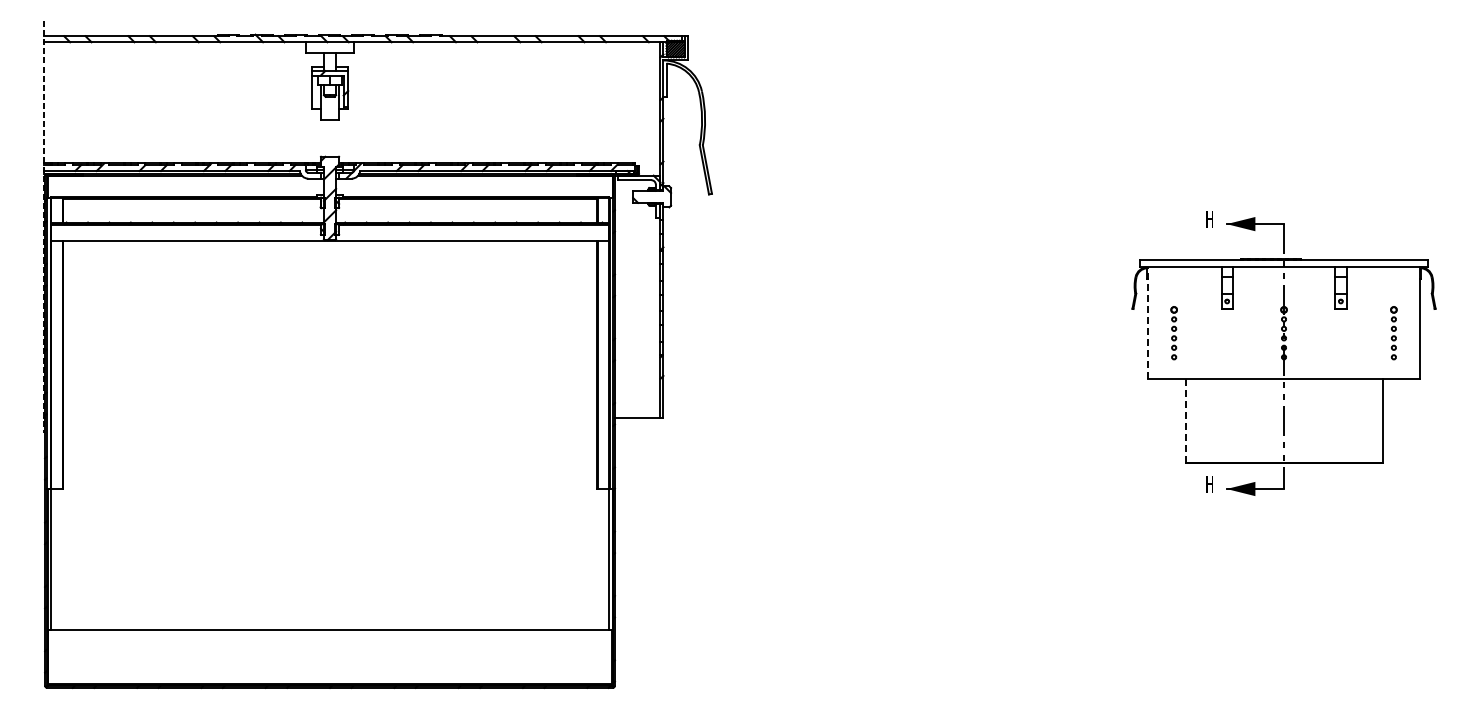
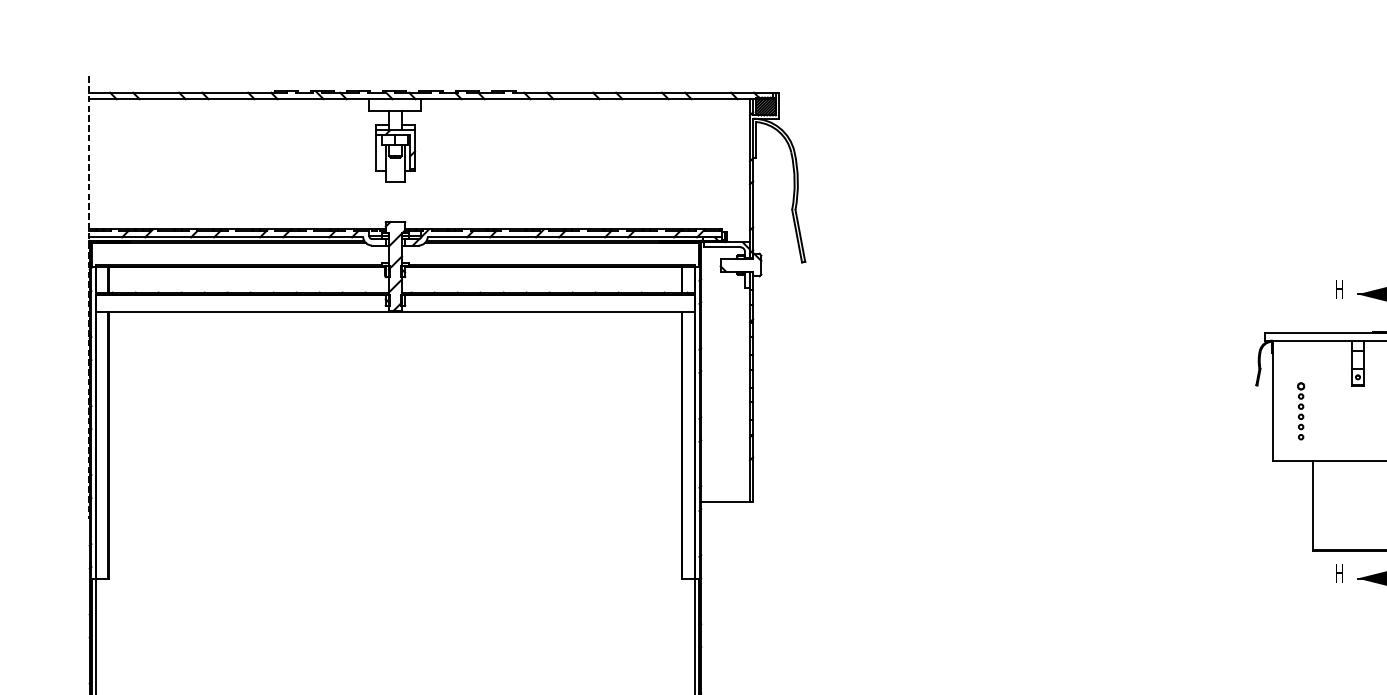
line: (1147, 323) -> (1272, 400), dashed -> solid
line: (1185, 420) -> (1313, 505), dashed -> solid

